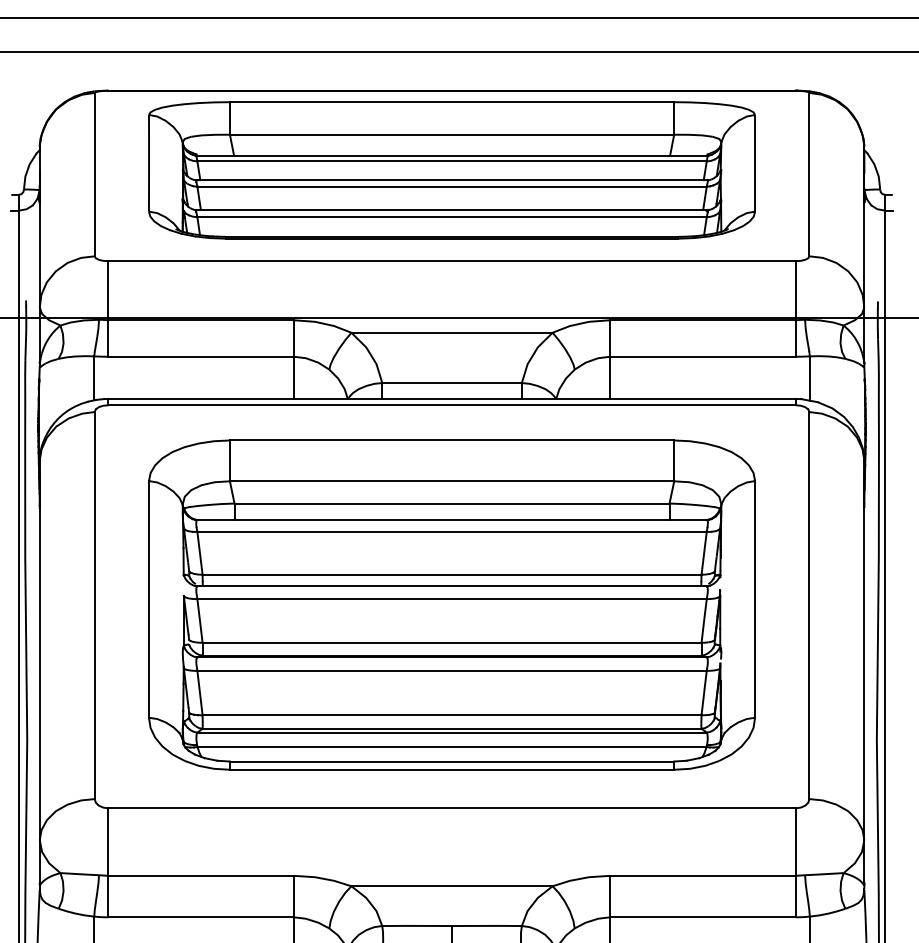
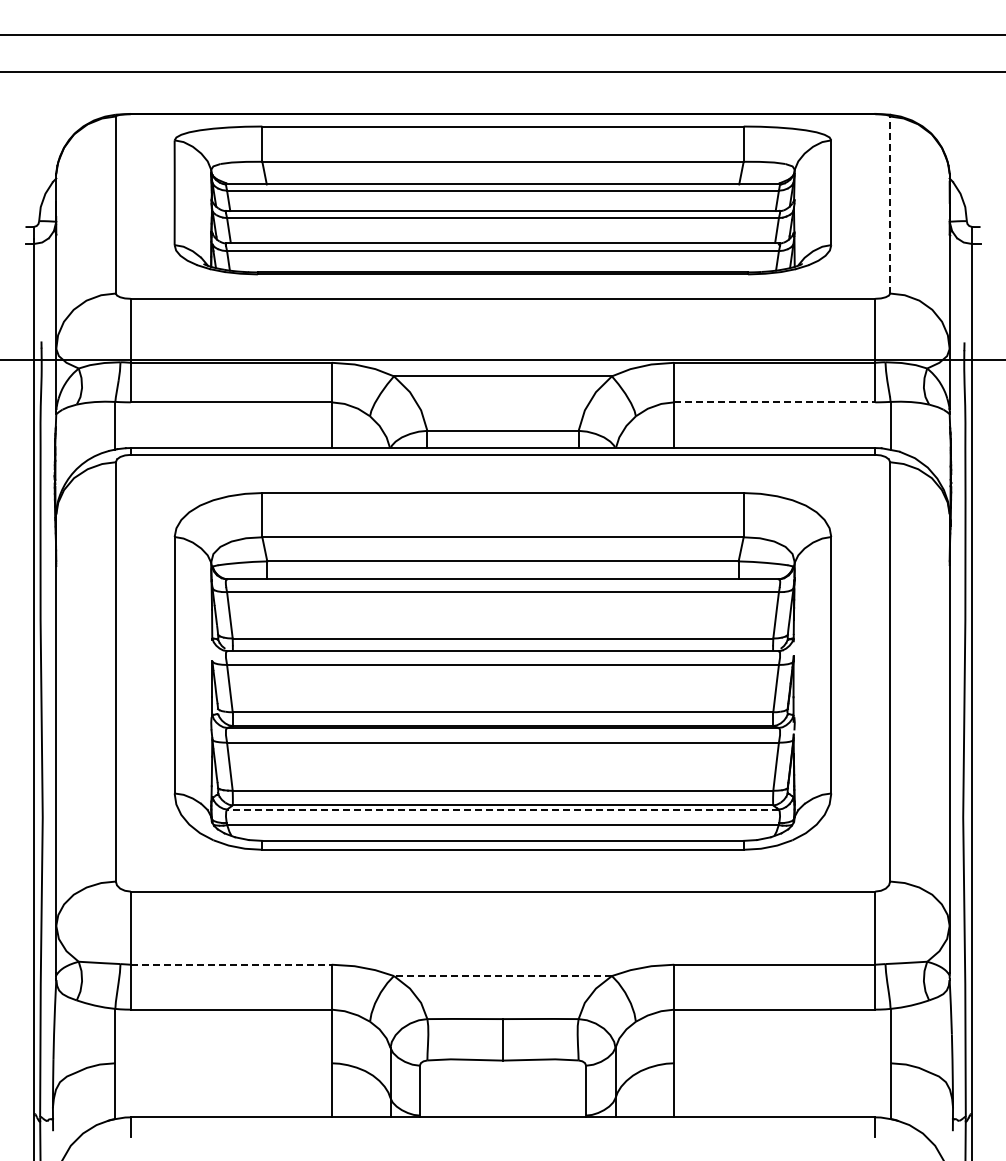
line: (809, 175) -> (890, 205), solid -> dashed
line: (702, 356) -> (774, 402), solid -> dashed
line: (452, 732) -> (503, 809), solid -> dashed
line: (201, 875) -> (231, 964), solid -> dashed
line: (451, 886) -> (502, 976), solid -> dashed

